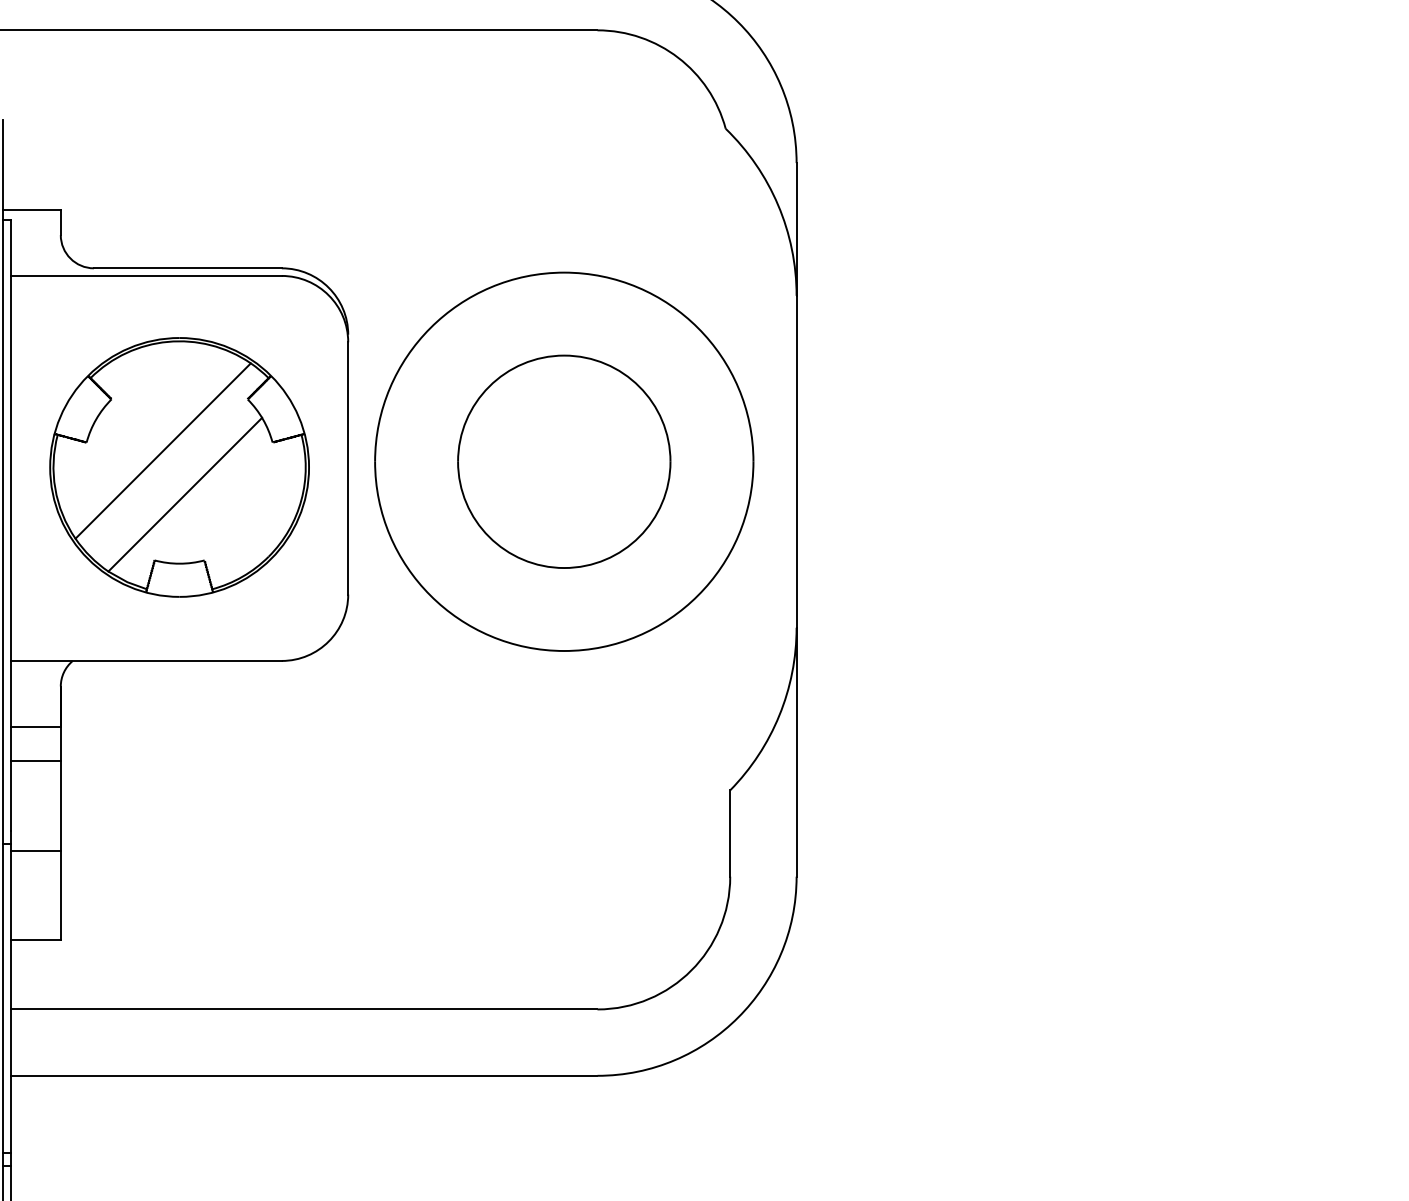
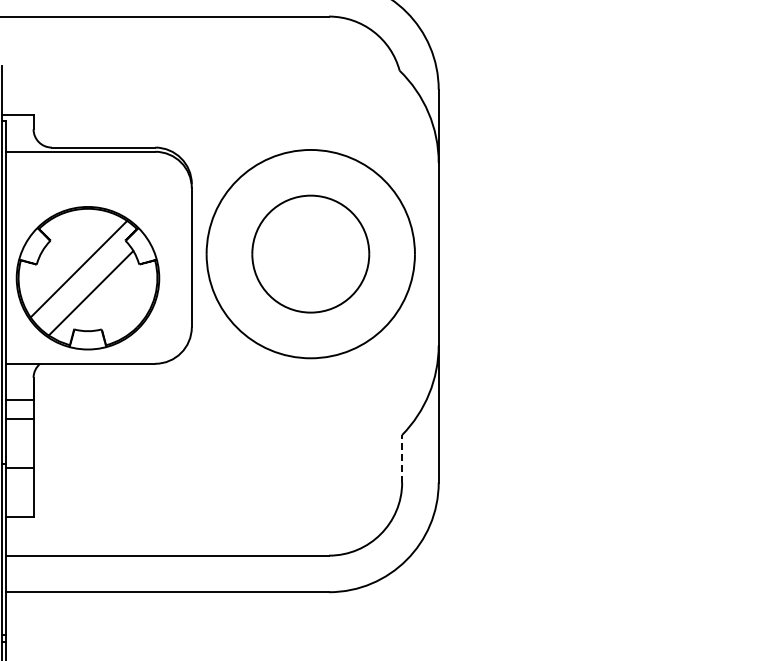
part: (178, 467) -> (87, 278), moved
line: (730, 832) -> (402, 458), solid -> dashed

